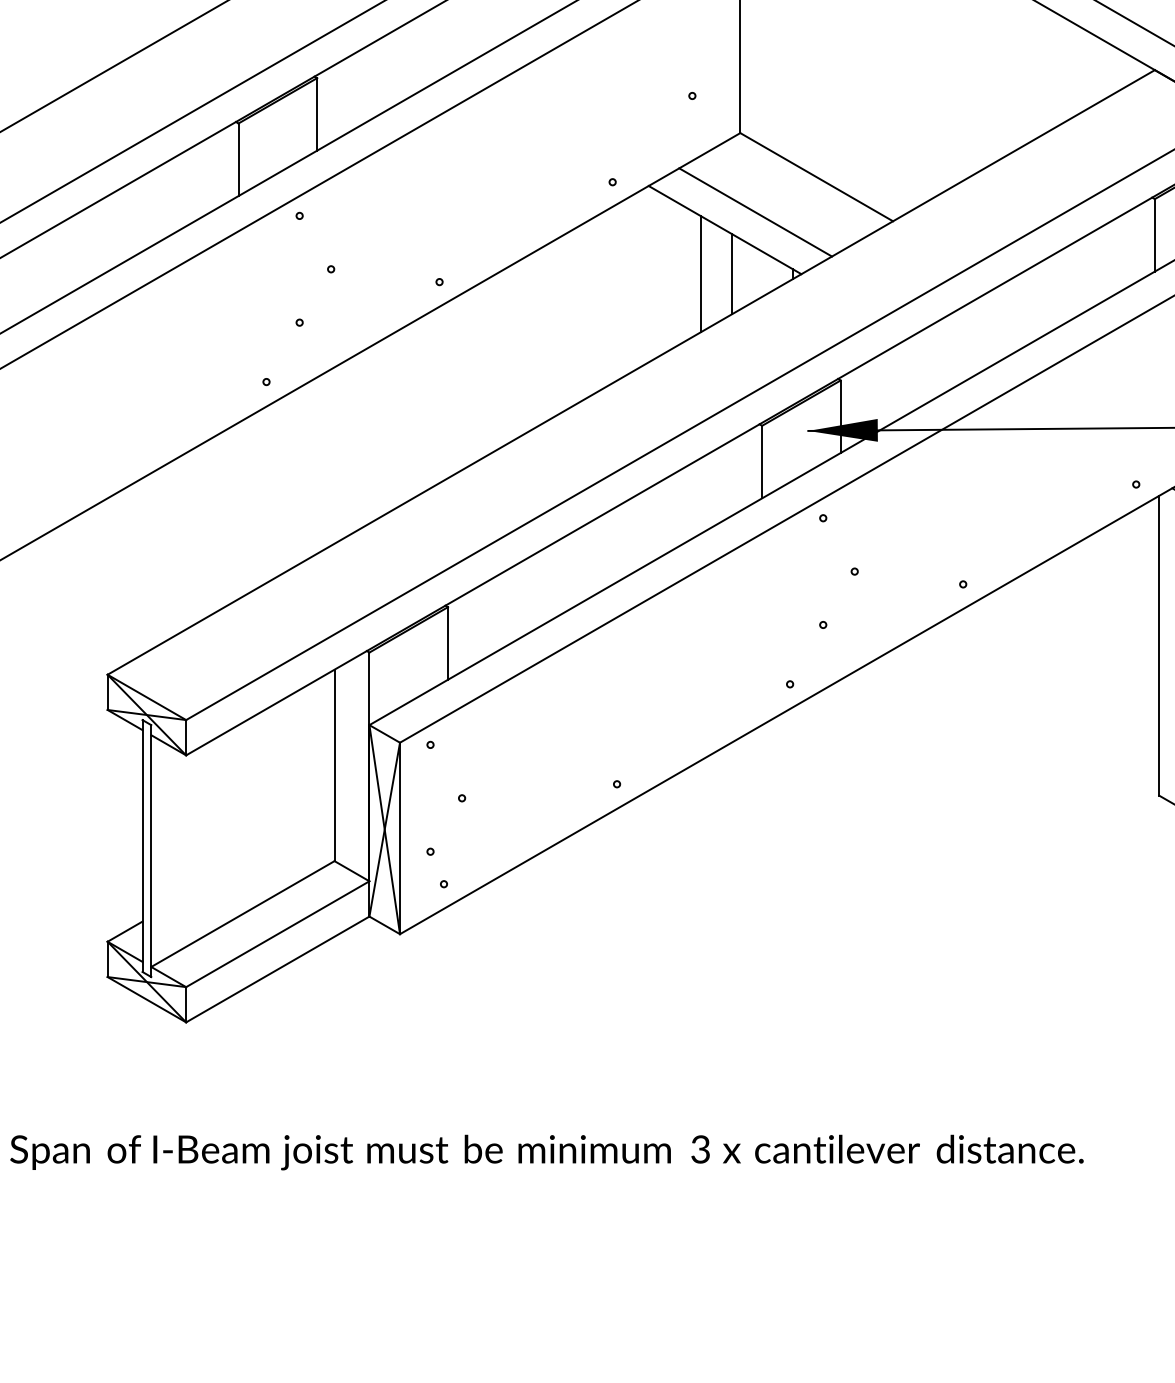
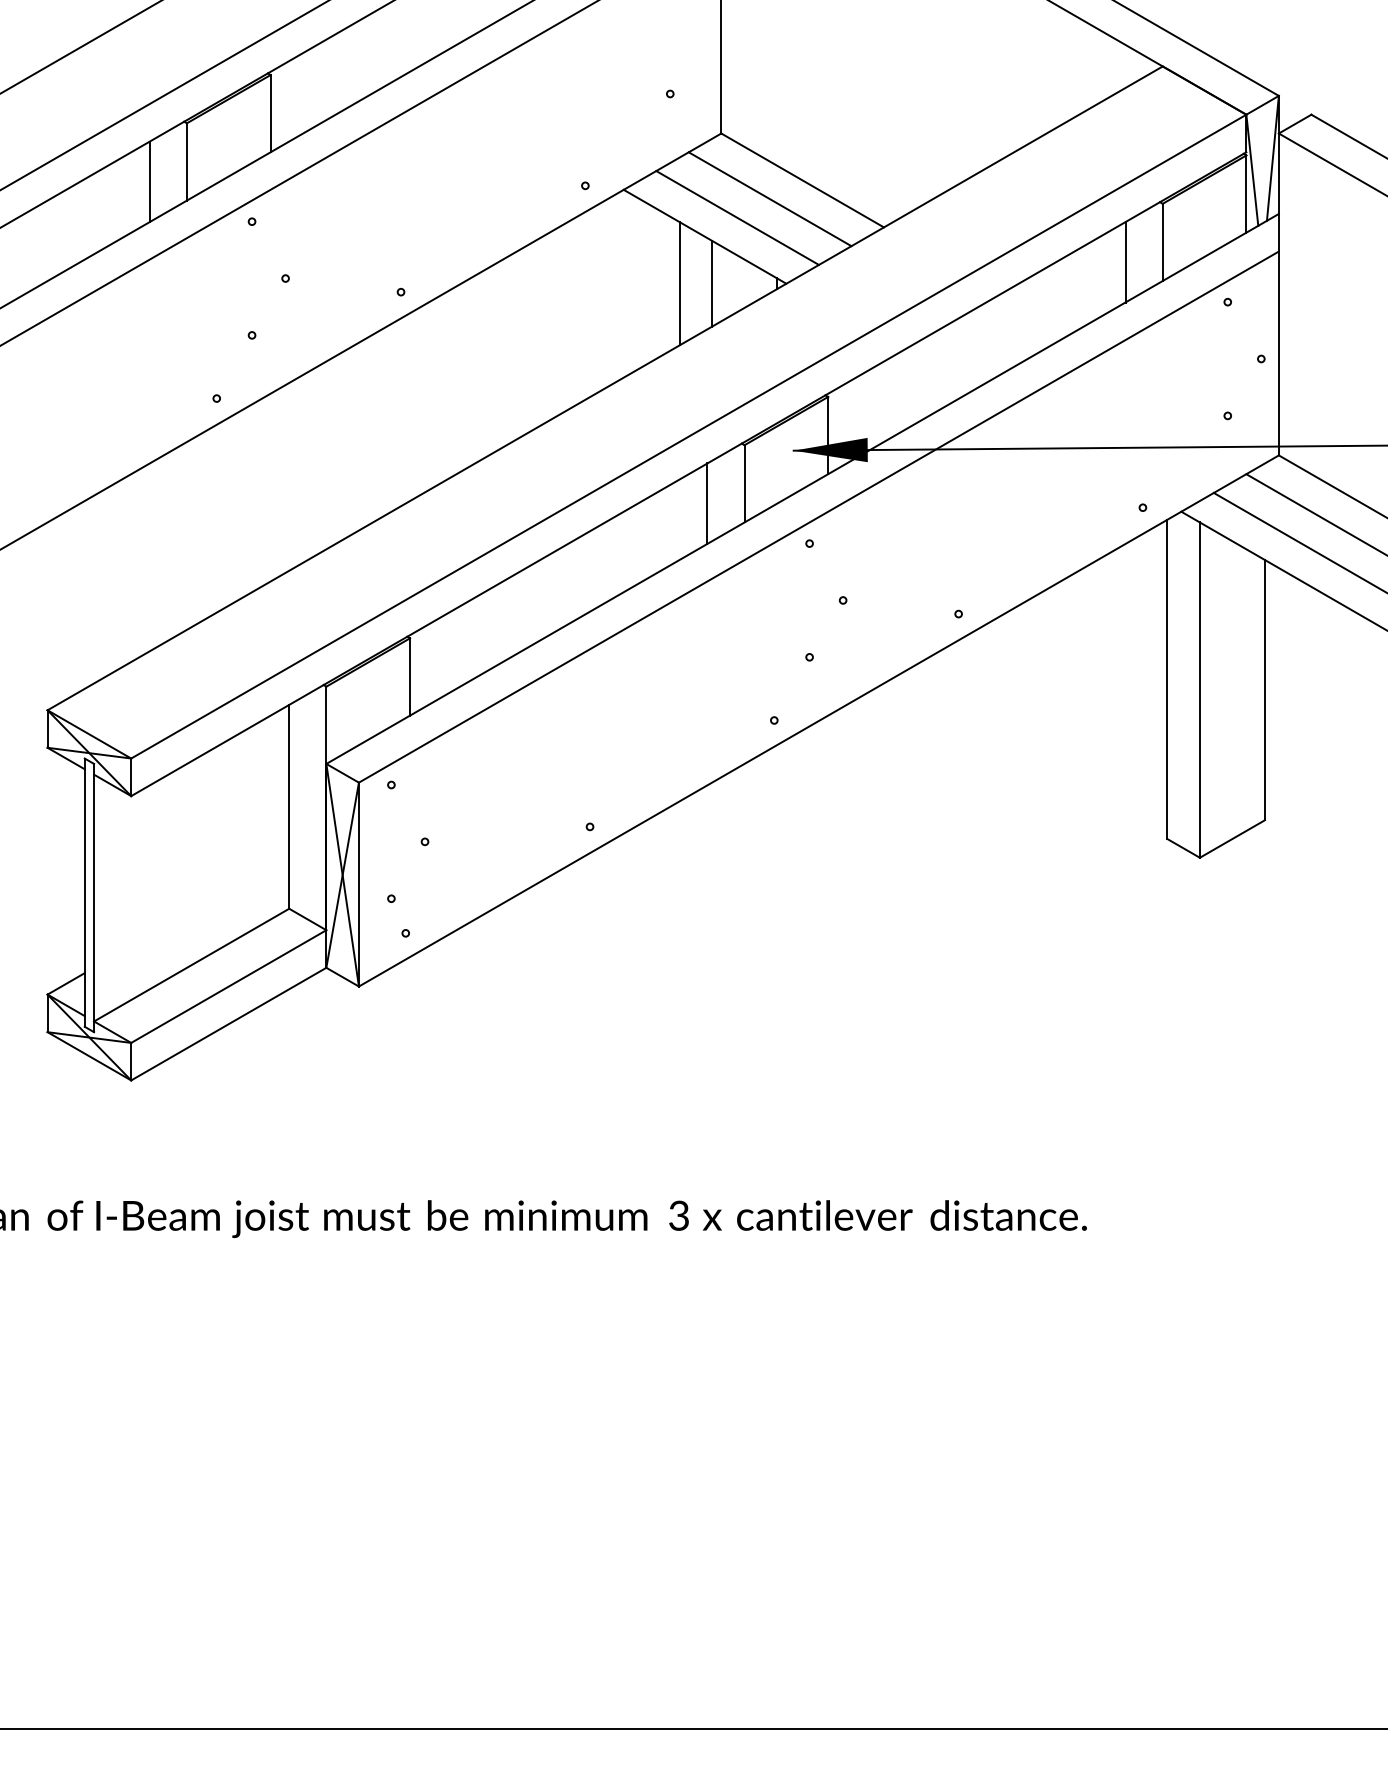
line: (203, 178) -> (149, 181), added
line: (785, 195) -> (769, 199), added
line: (1119, 254) -> (1125, 262), added
line: (727, 480) -> (707, 503), added

